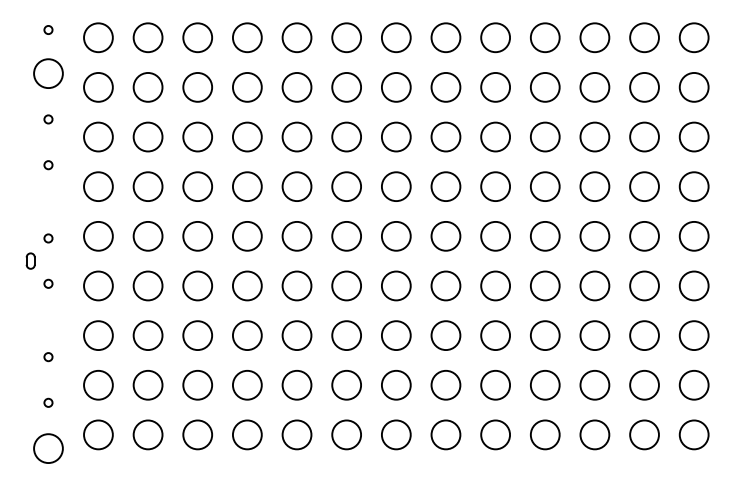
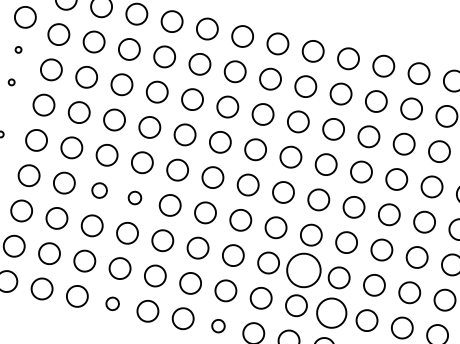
circle: (197, 285) -> (99, 190), size x0.7
circle: (247, 285) -> (135, 197), size x0.6
circle: (495, 335) -> (303, 270), size x1.6
circle: (544, 384) -> (331, 312), size x1.4
circle: (247, 434) -> (112, 303), size x0.6
circle: (395, 434) -> (217, 325), size x0.6

